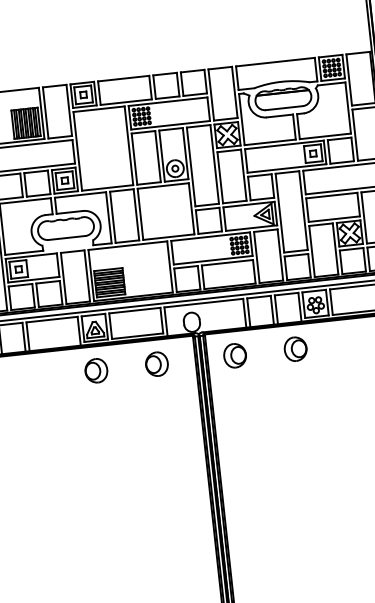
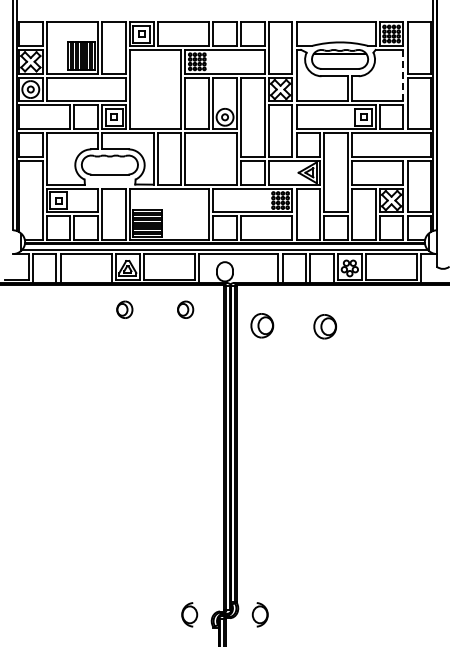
line: (348, 107) -> (403, 75), solid -> dashed
part: (295, 348) -> (325, 326), moved
part: (235, 355) -> (262, 325), moved
part: (156, 364) -> (185, 309), size x0.7
part: (96, 370) -> (124, 309), size x0.7

